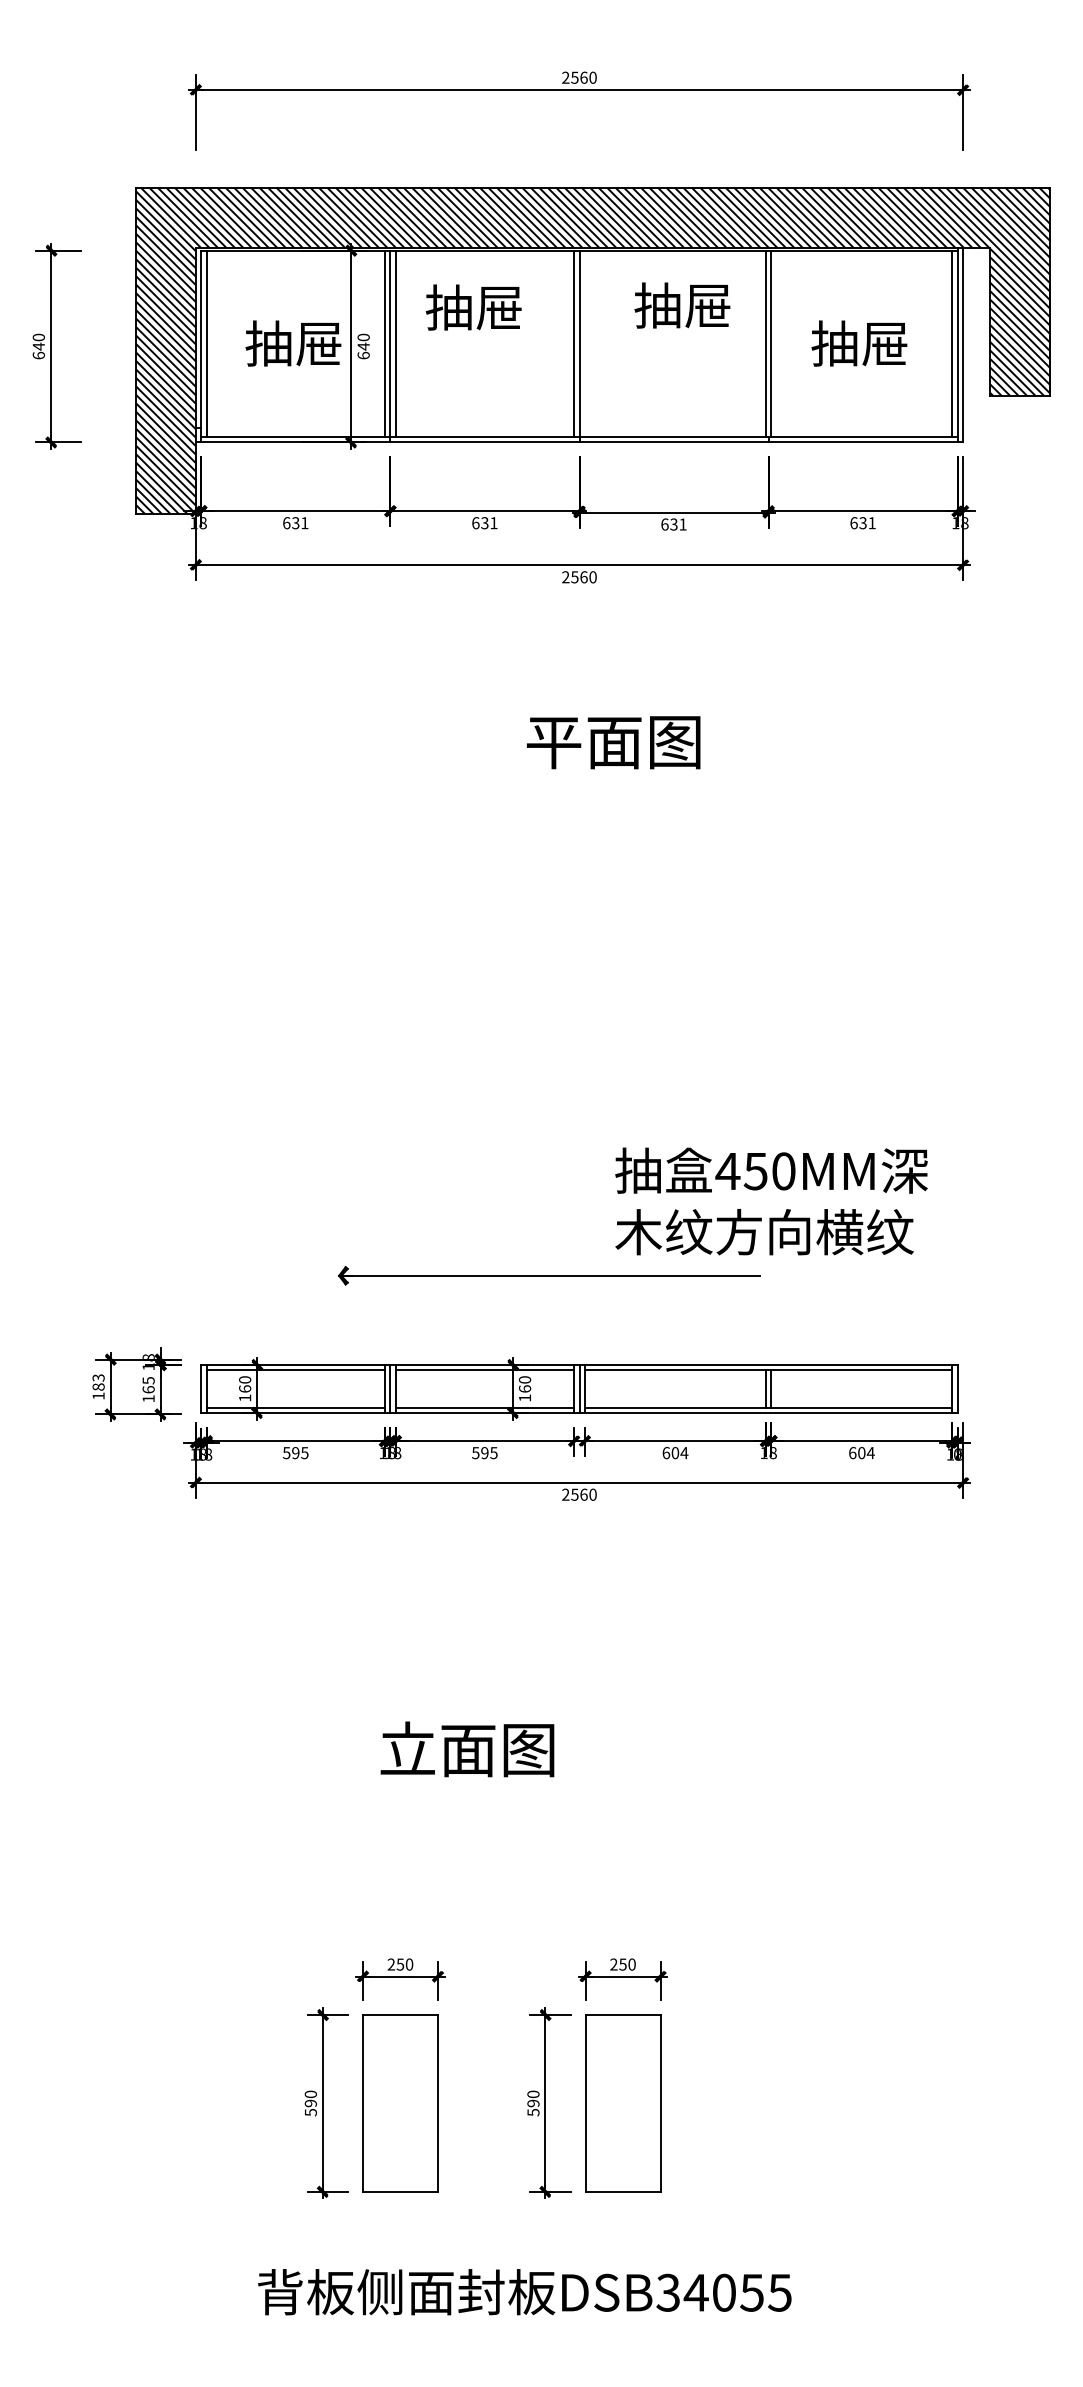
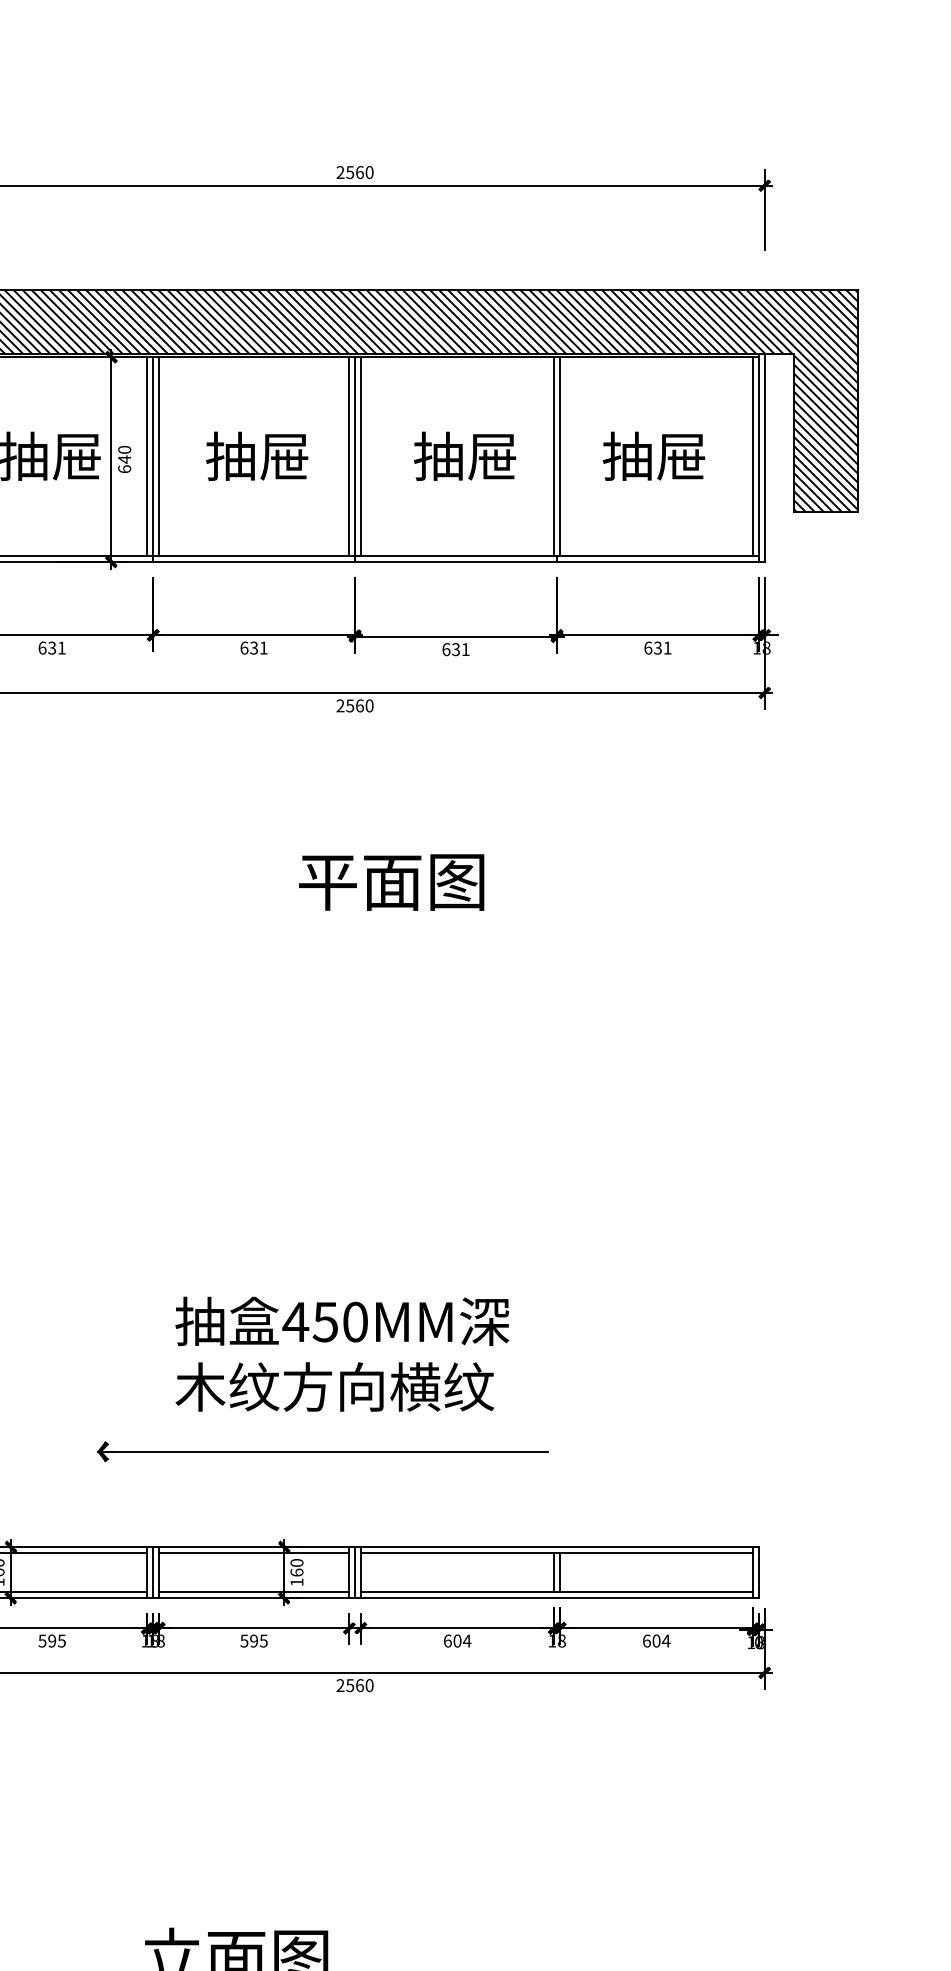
text: (682, 305) -> (465, 456), moved
text: (473, 307) -> (256, 456), moved
line: (584, 343) -> (360, 456), added
text: (771, 1201) -> (342, 1354), moved

